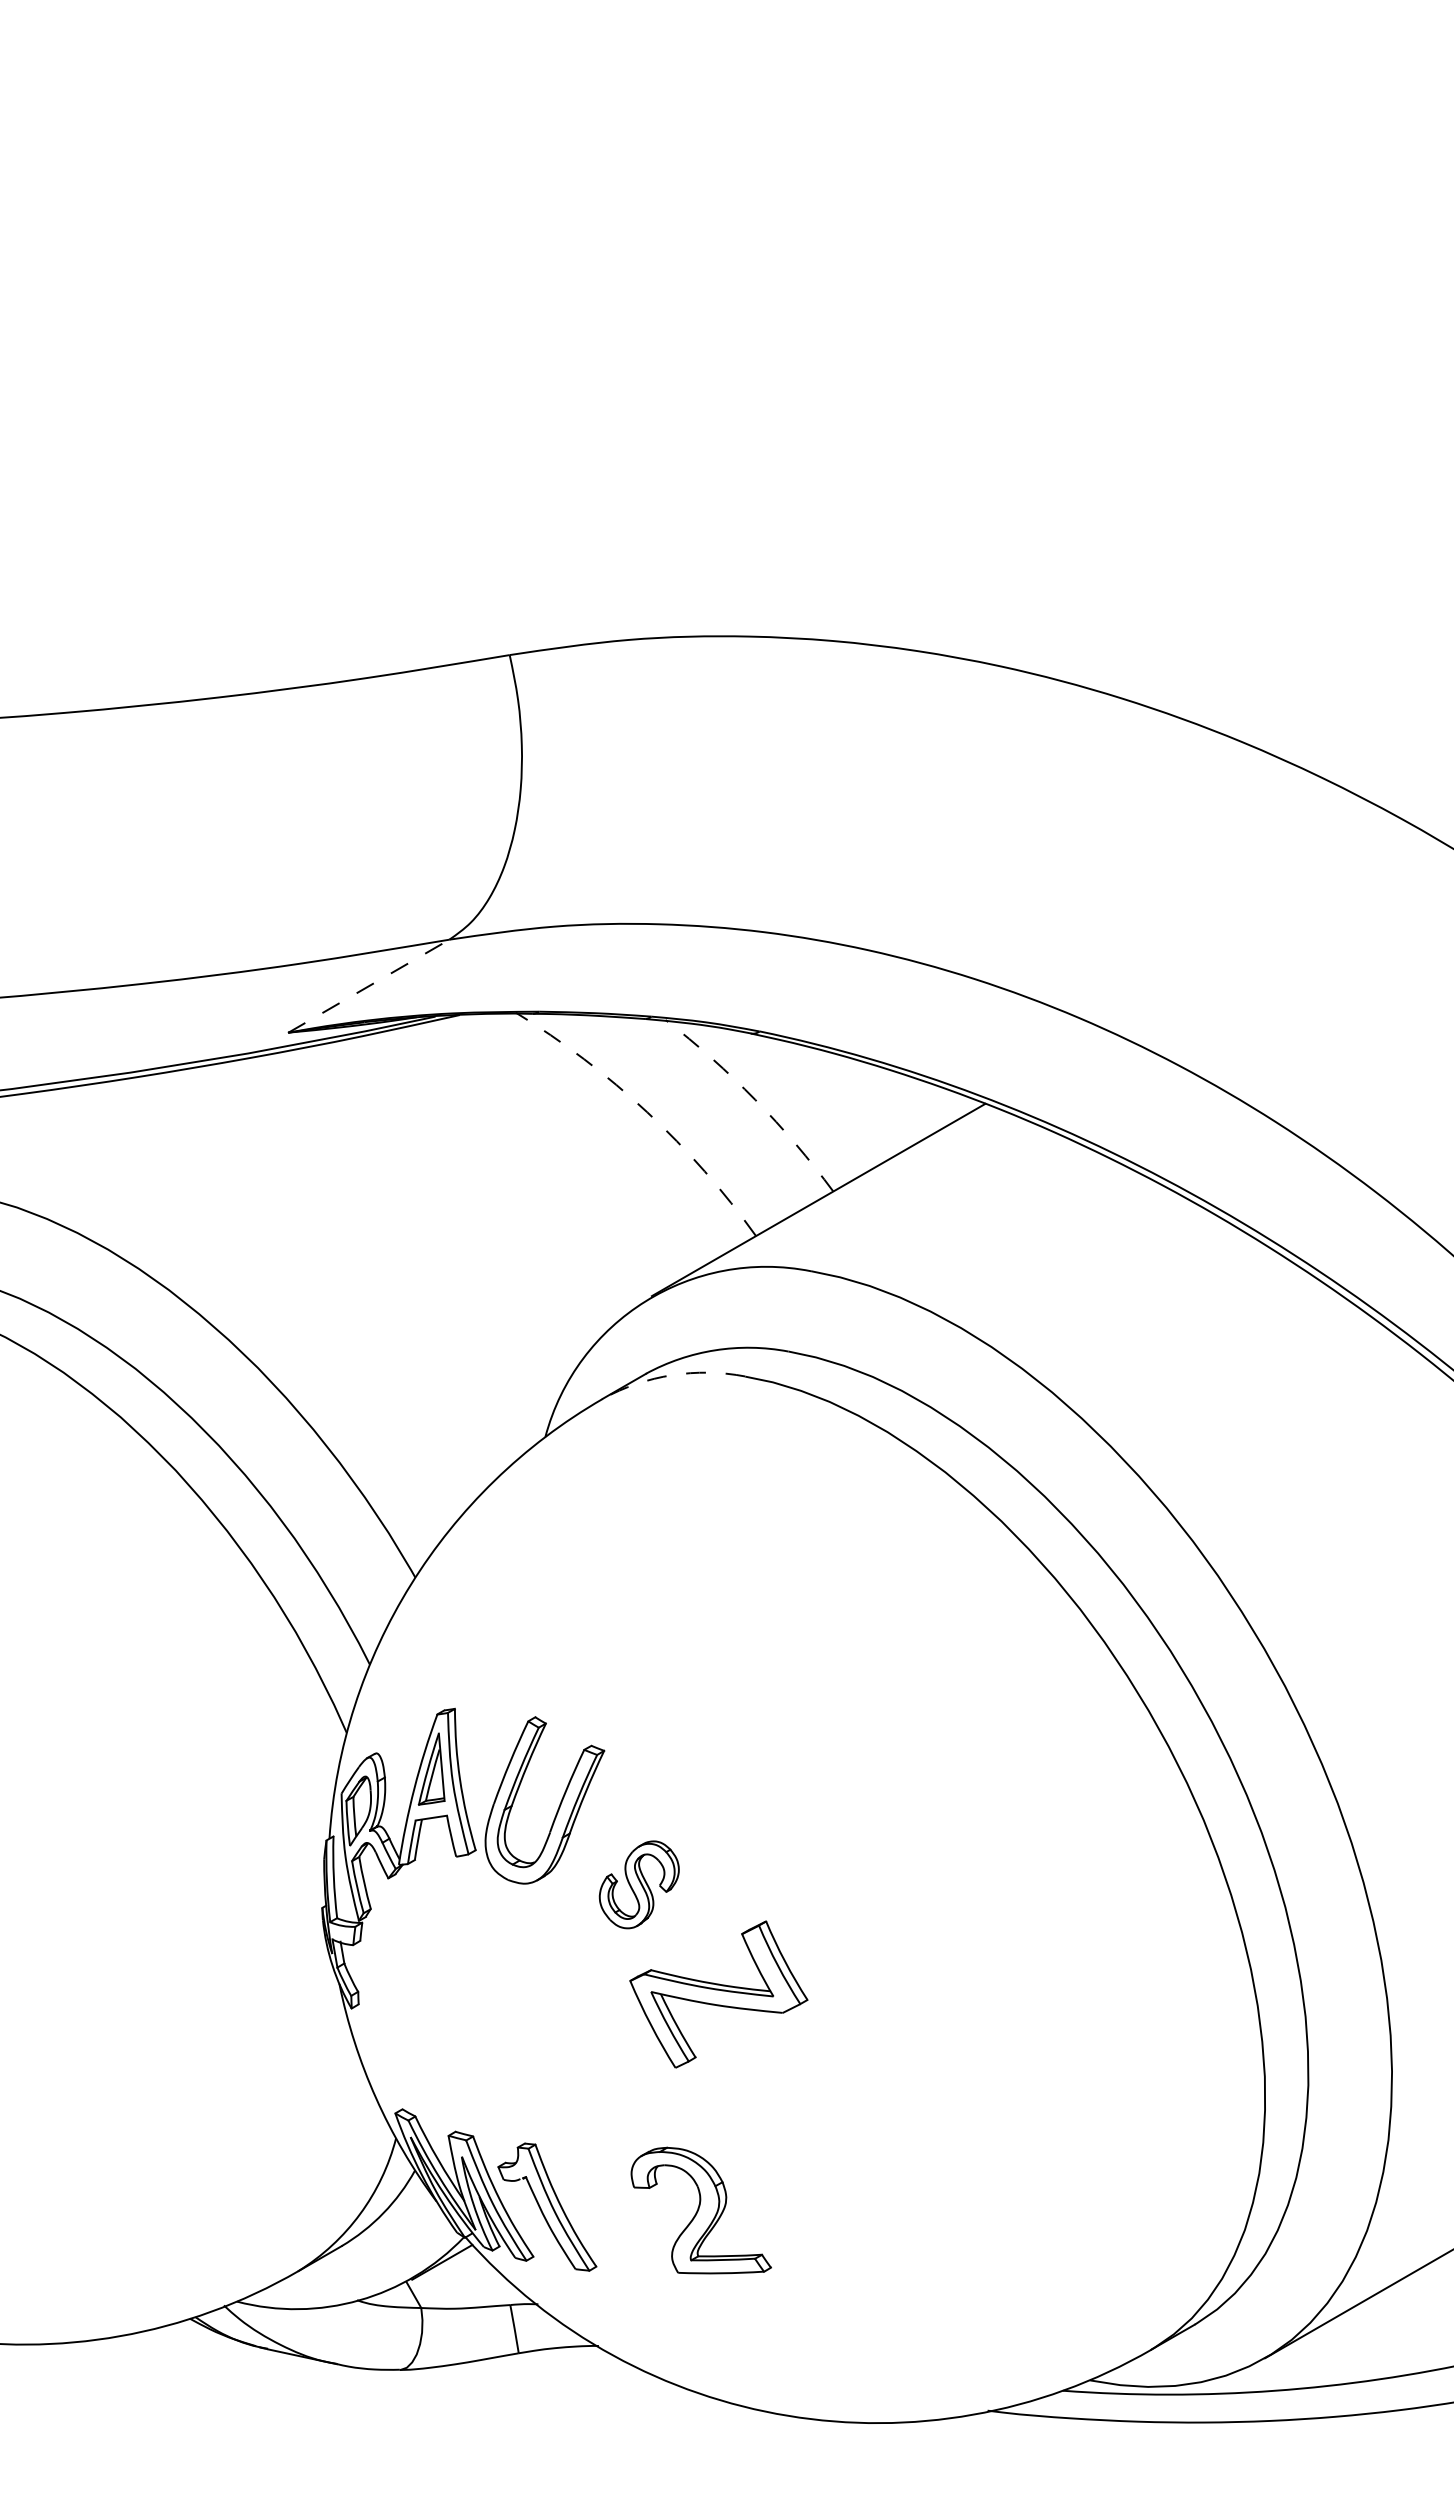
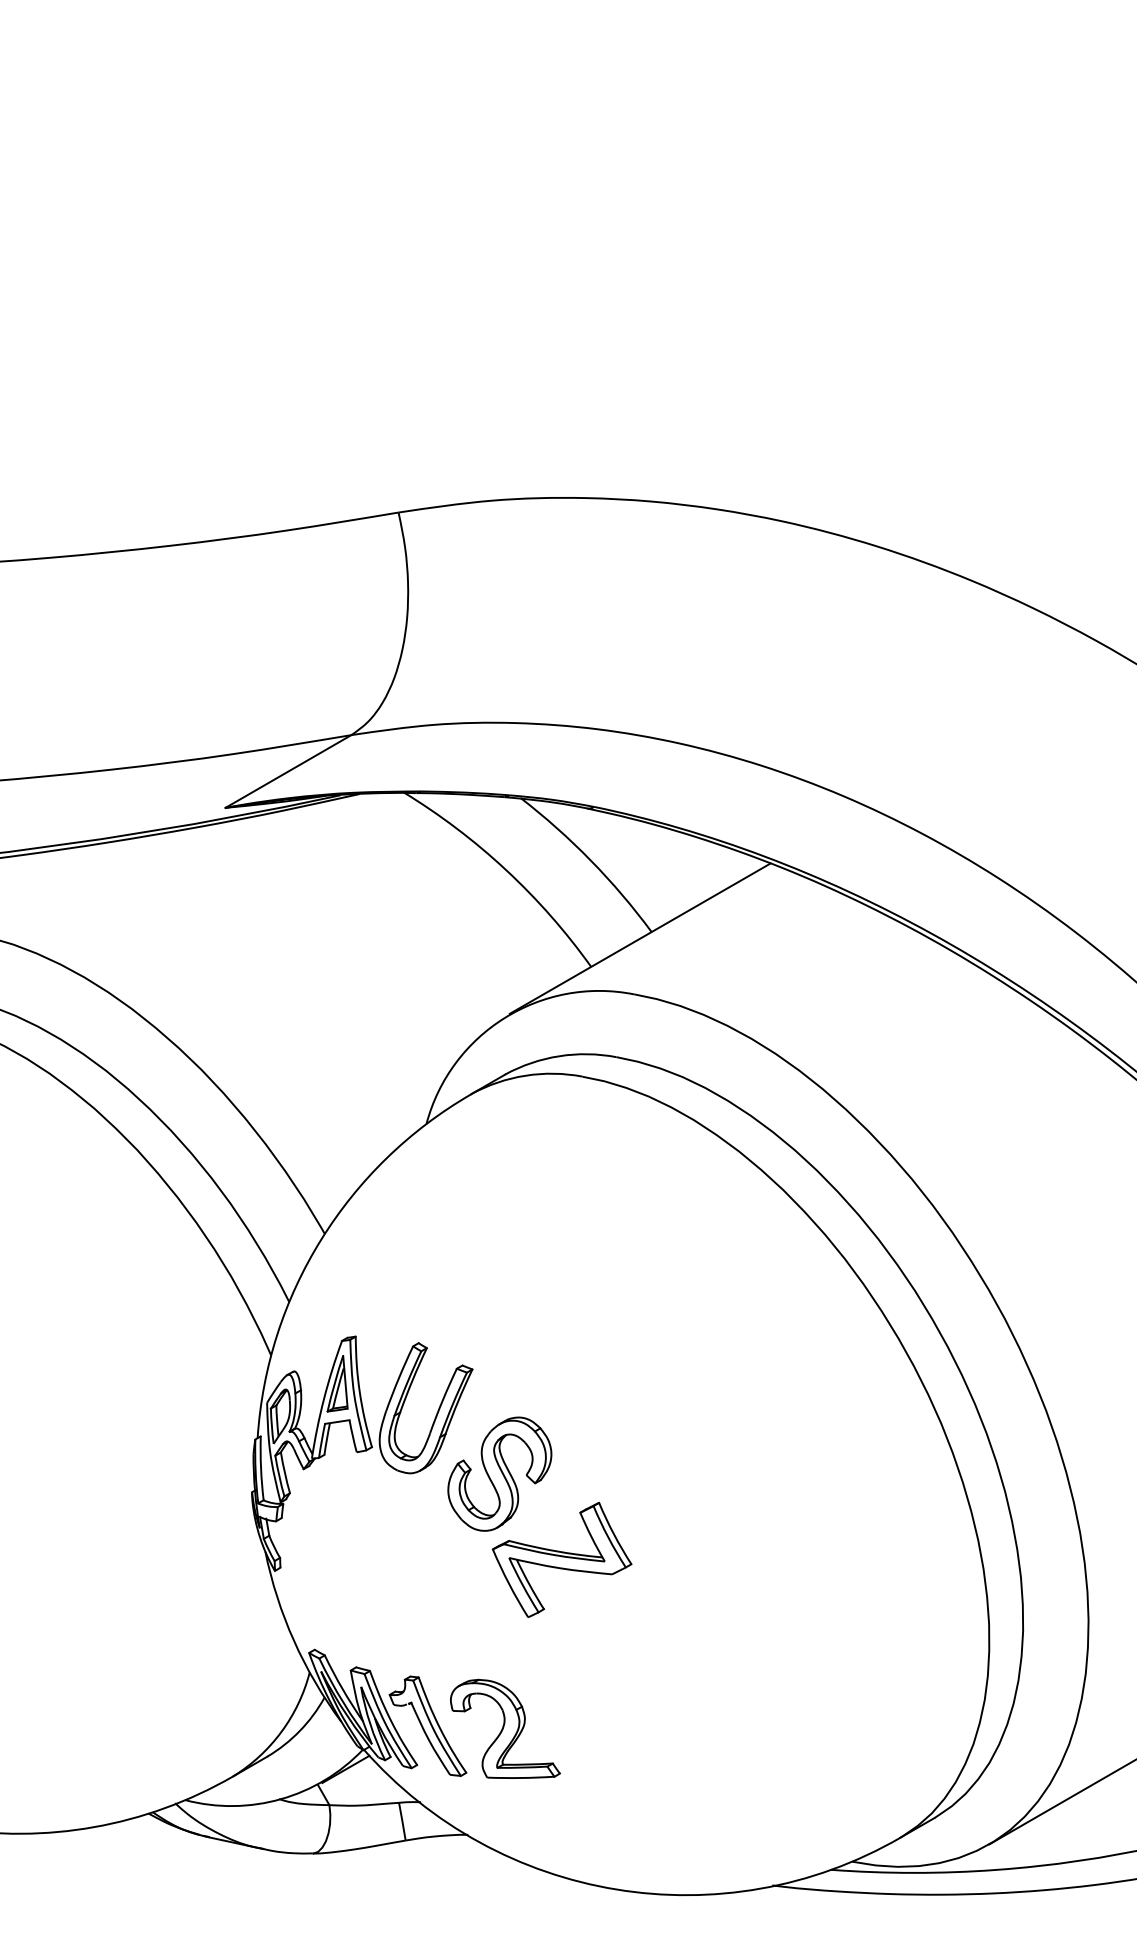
line: (369, 986) -> (288, 771), dashed -> solid
arc: (755, 1099) -> (590, 860), dashed -> solid
arc: (647, 1112) -> (506, 870), dashed -> solid
arc: (672, 1375) -> (525, 1075), dashed -> solid
part: (639, 1884) -> (500, 1473), size x1.67
part: (700, 2210) -> (504, 1728), moved

